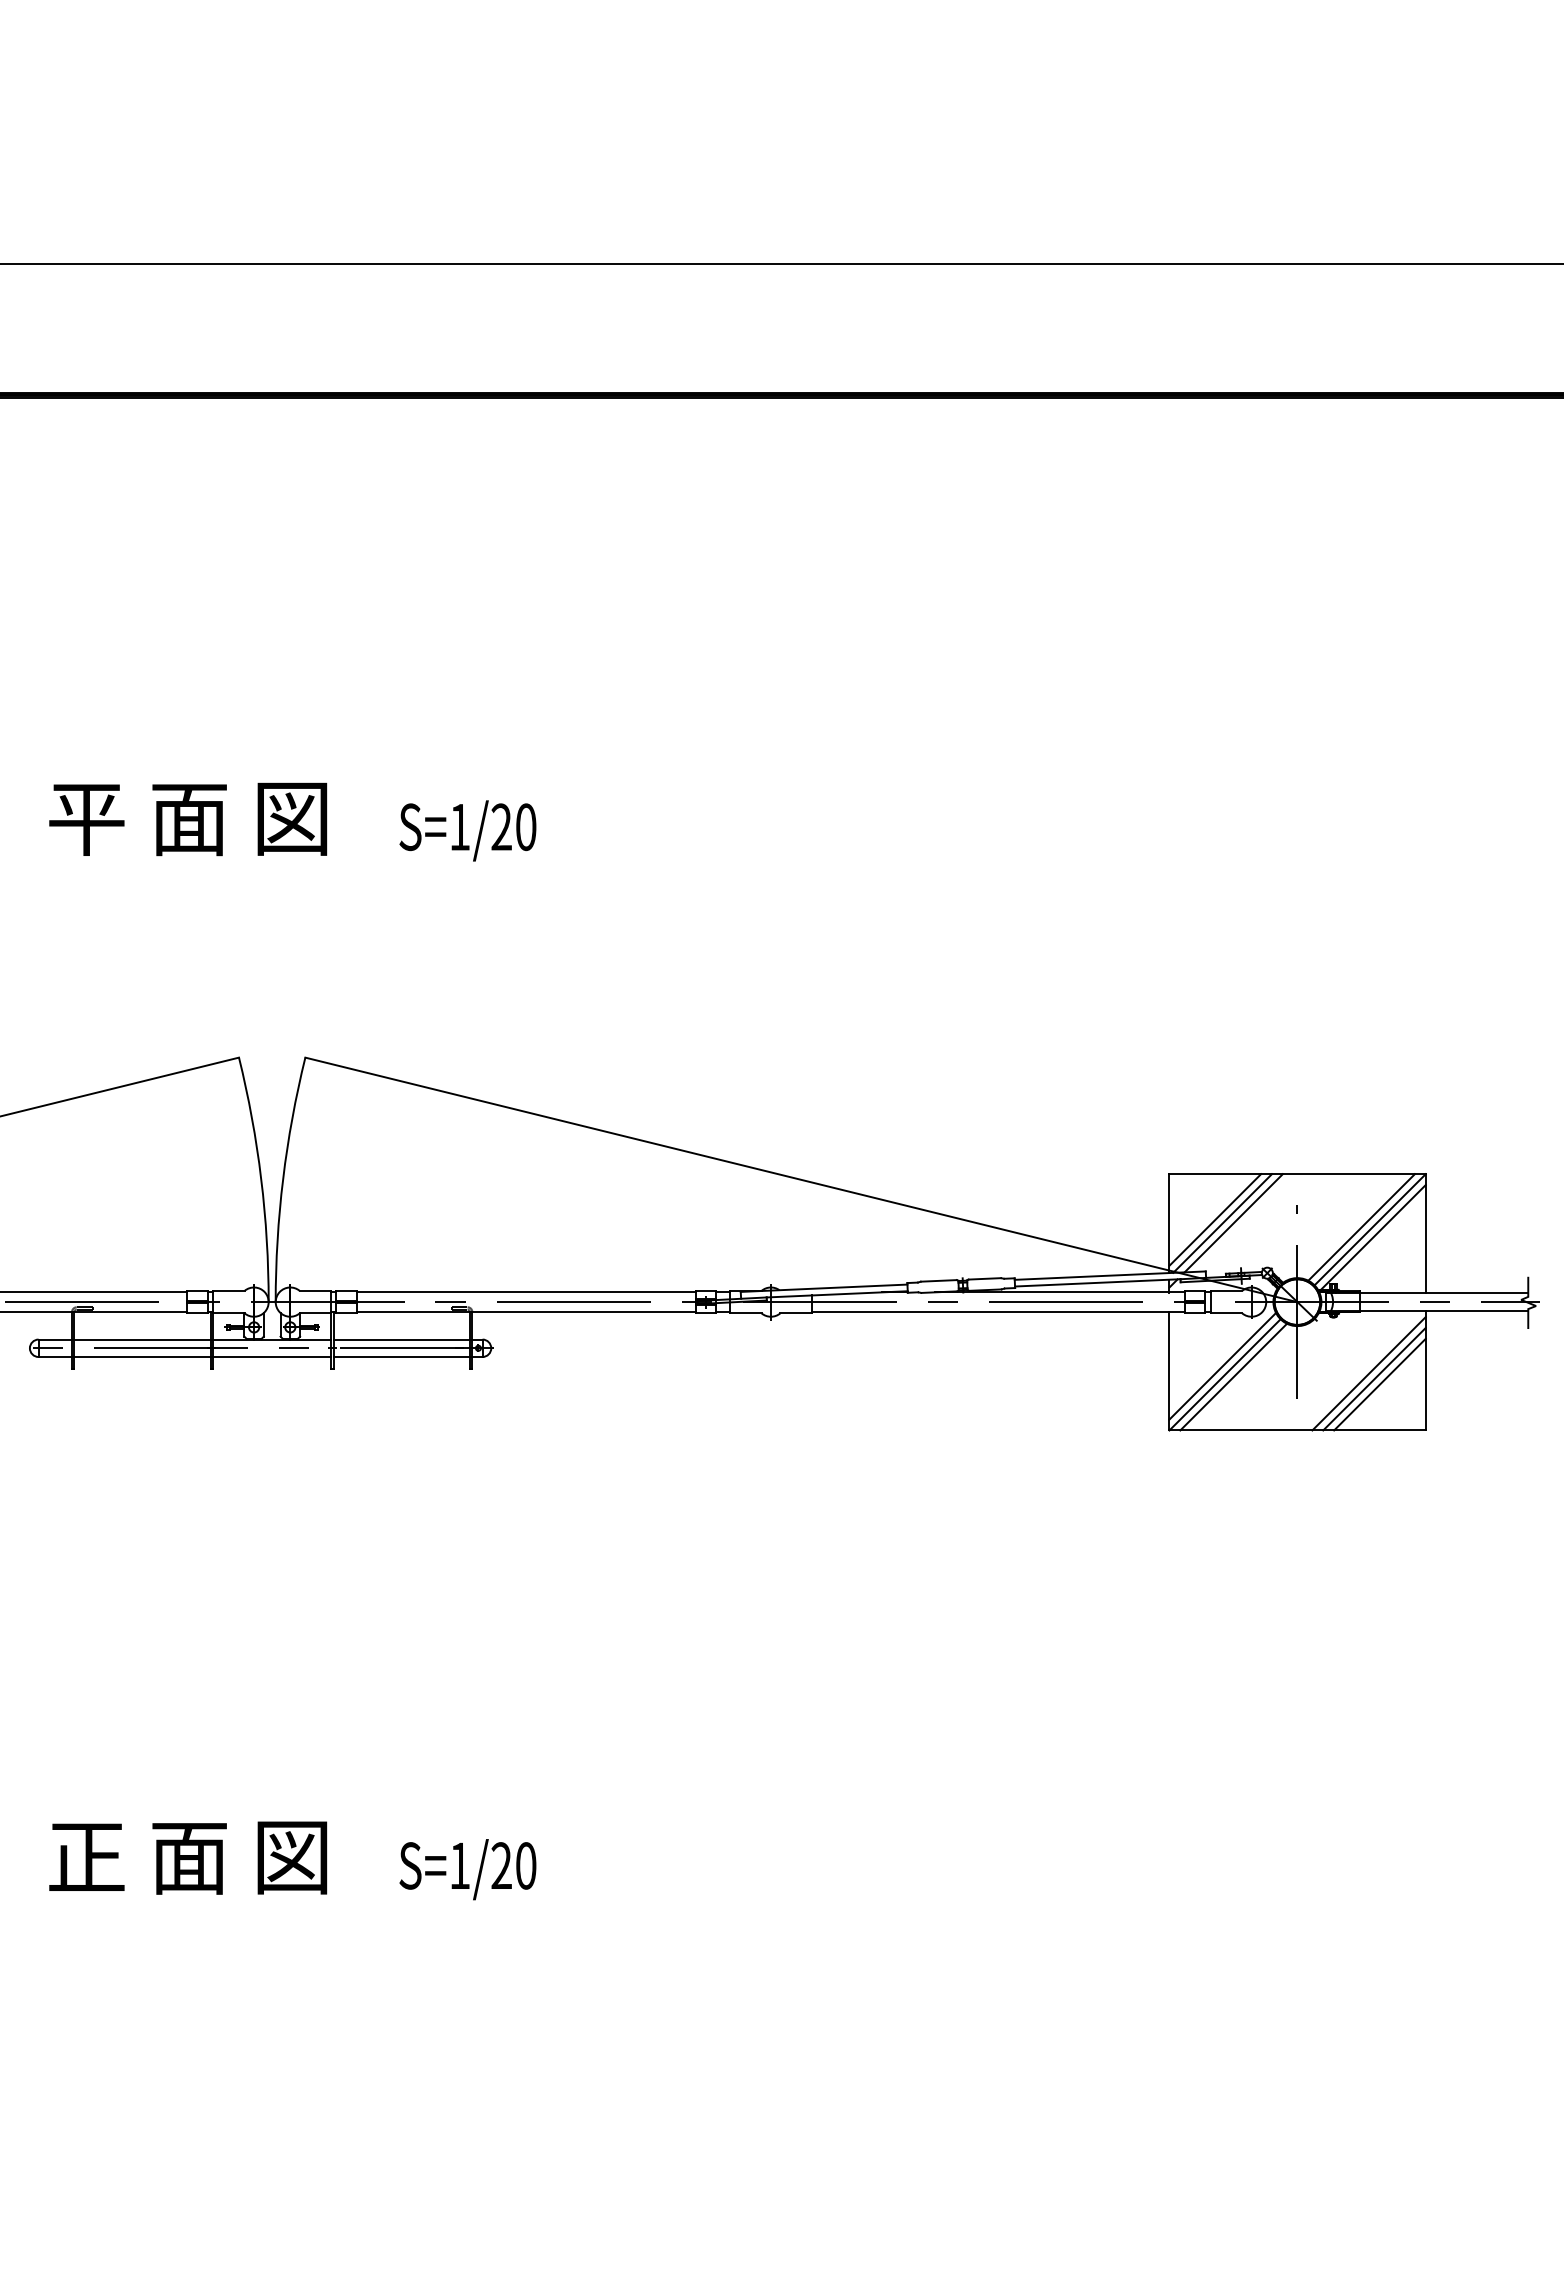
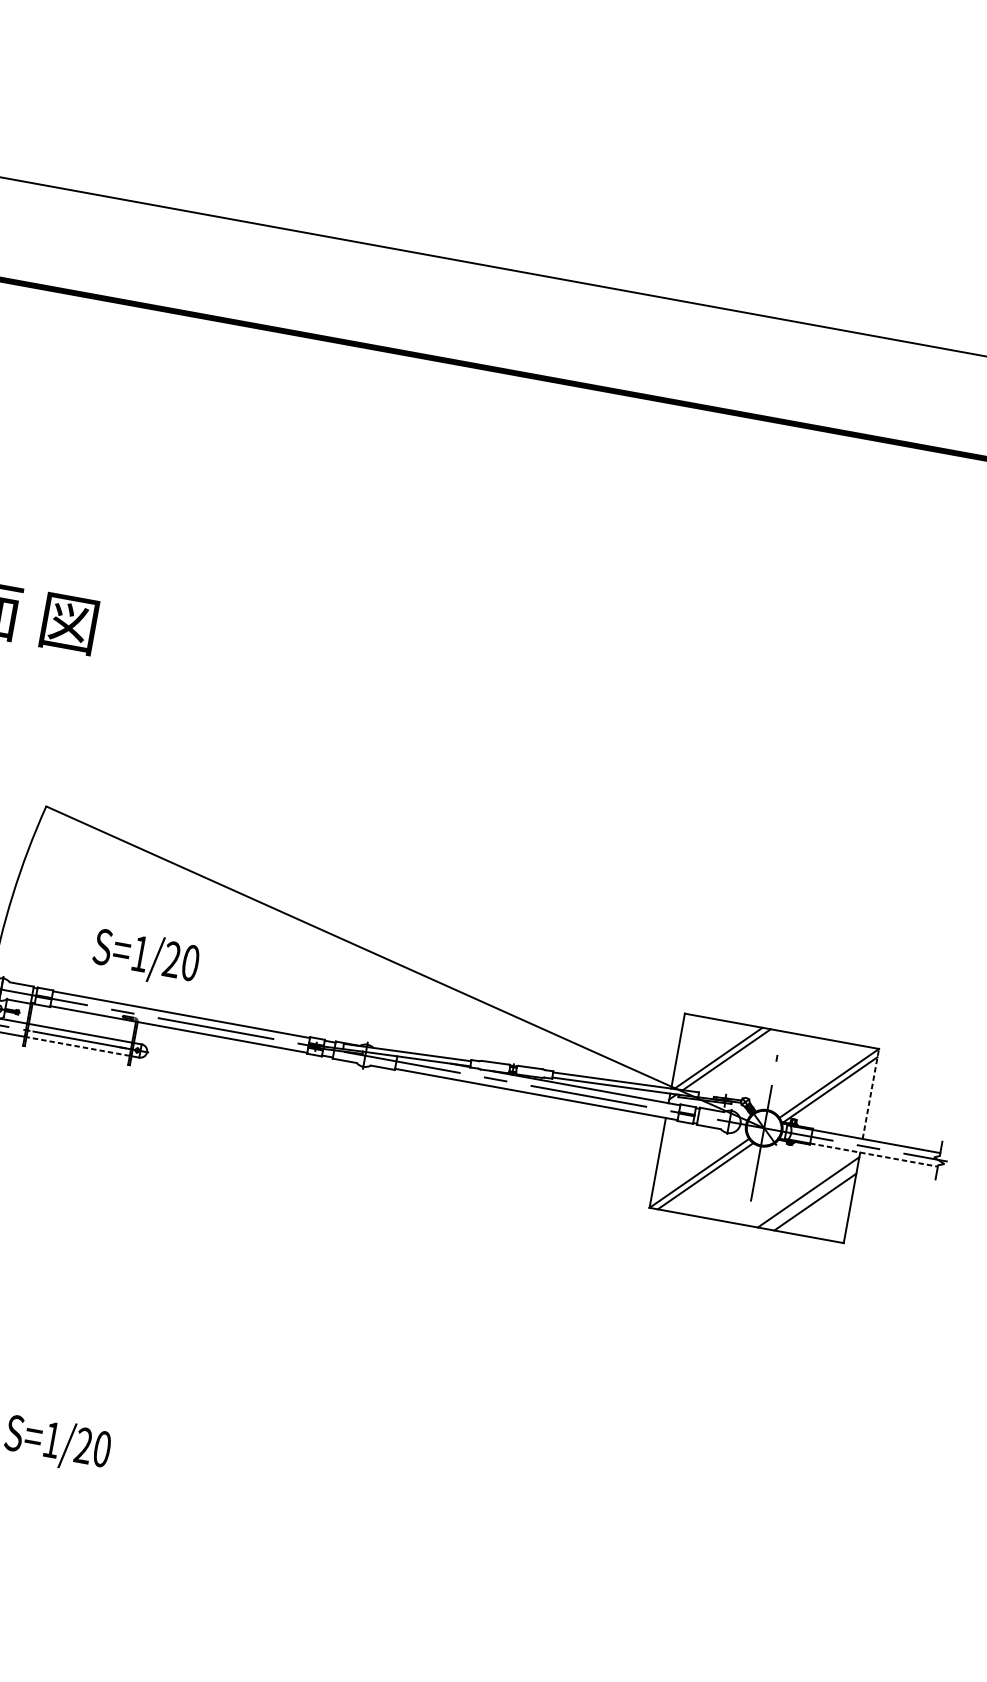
text: (467, 830) -> (145, 957), moved
line: (1215, 1219) -> (713, 1054), removed
line: (1361, 1227) -> (823, 1080), removed
line: (1425, 1233) -> (870, 1093), solid -> dashed
line: (1444, 1310) -> (874, 1154), solid -> dashed
line: (401, 1357) -> (77, 1046), solid -> dashed
line: (1222, 1366) -> (698, 1166), removed
line: (1374, 1378) -> (812, 1196), removed

